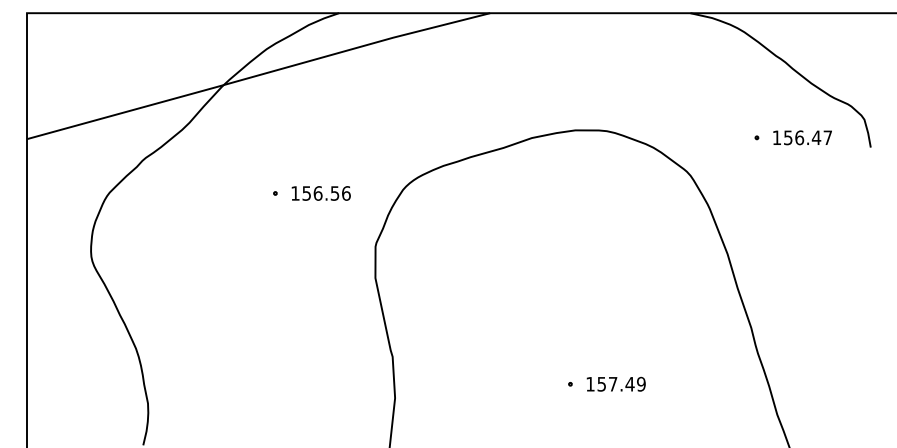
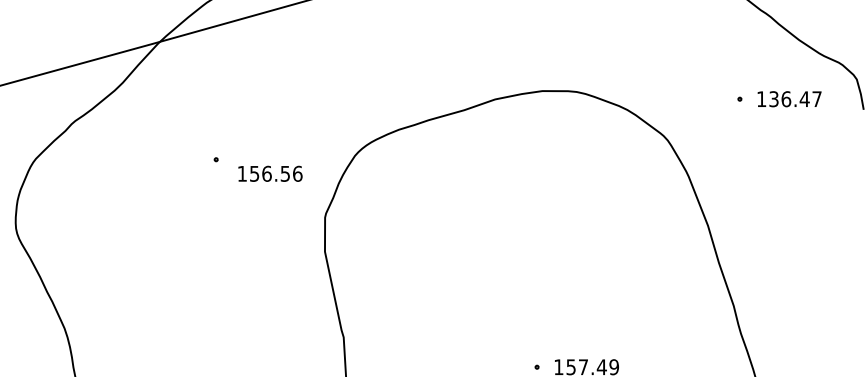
text: (788, 137) -> (774, 98), 156.47 -> 136.47
text: (320, 193) -> (269, 173), moved

